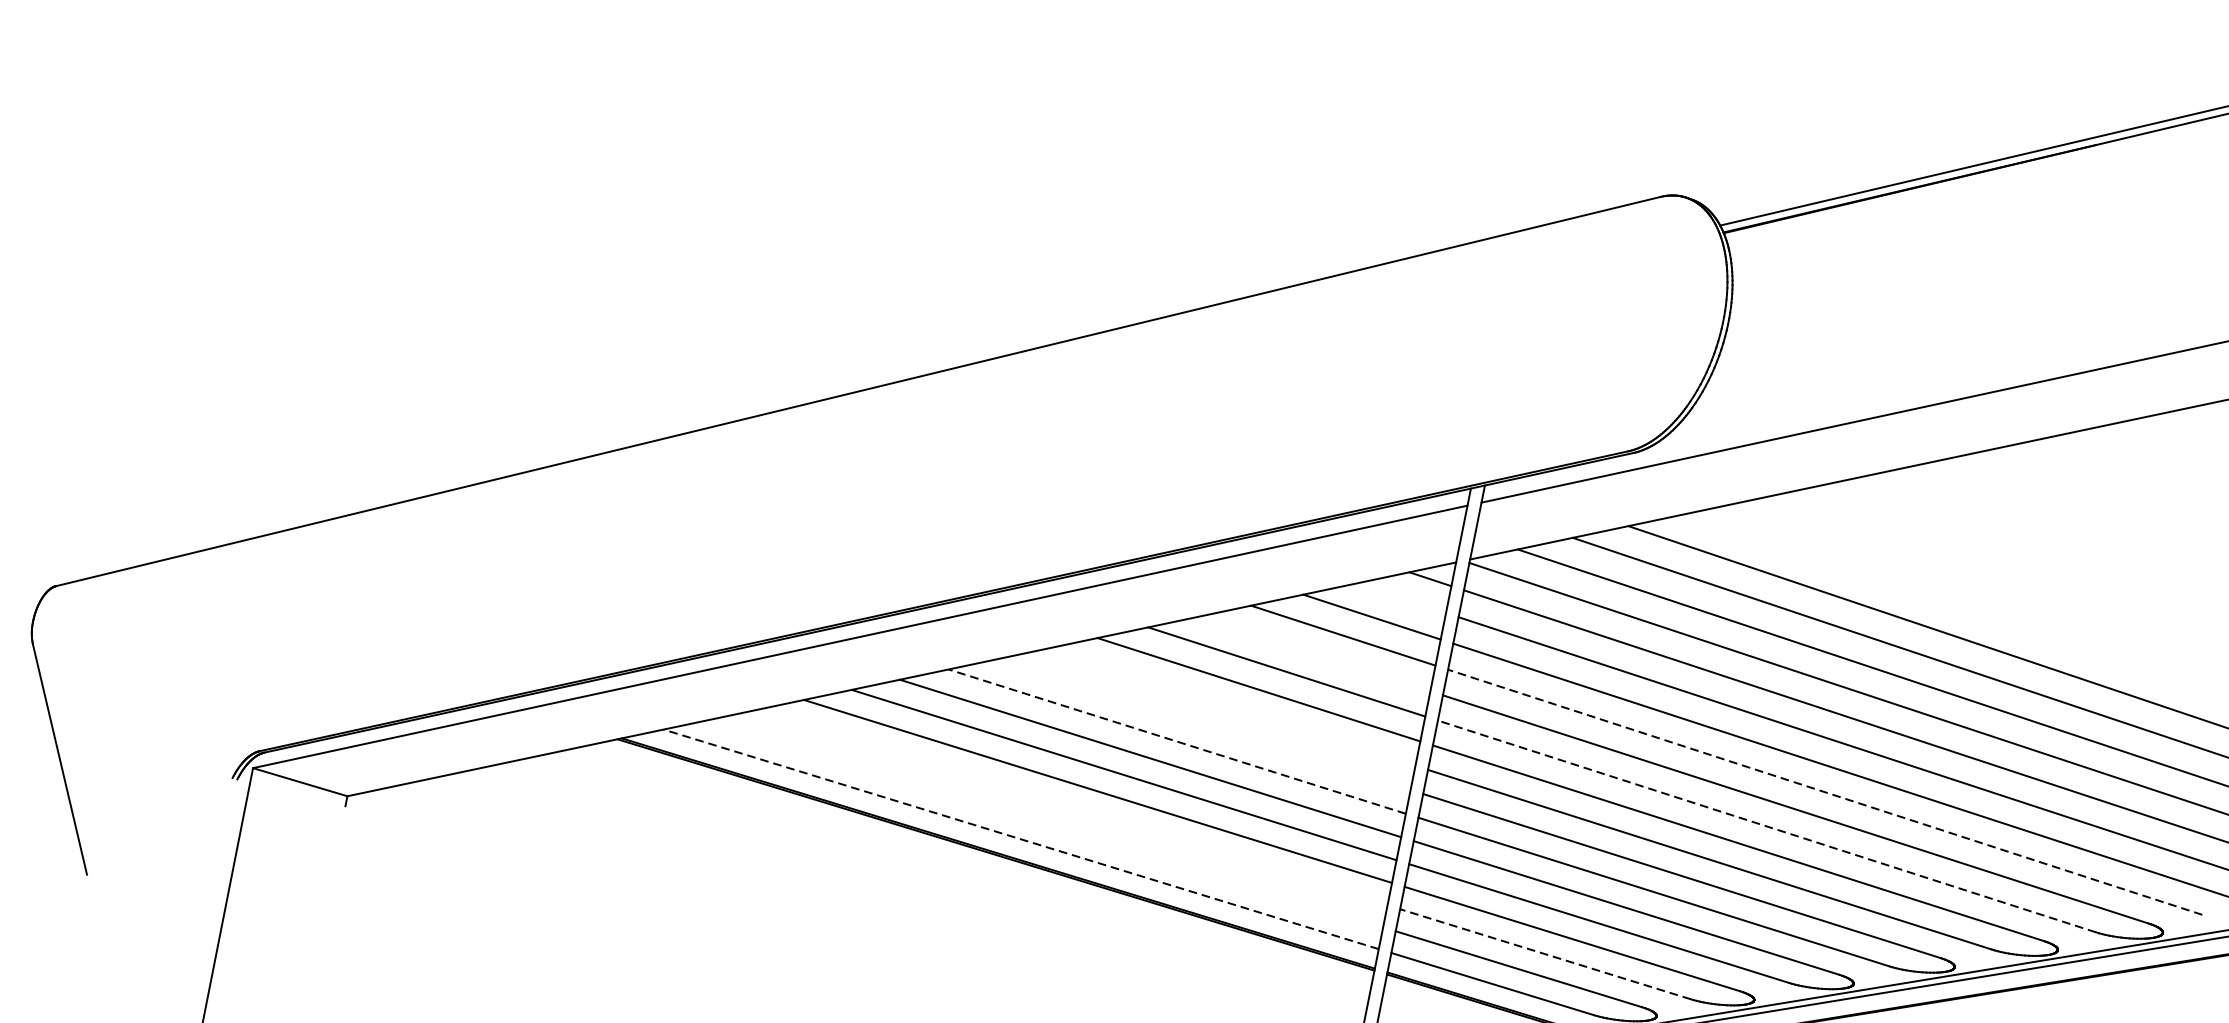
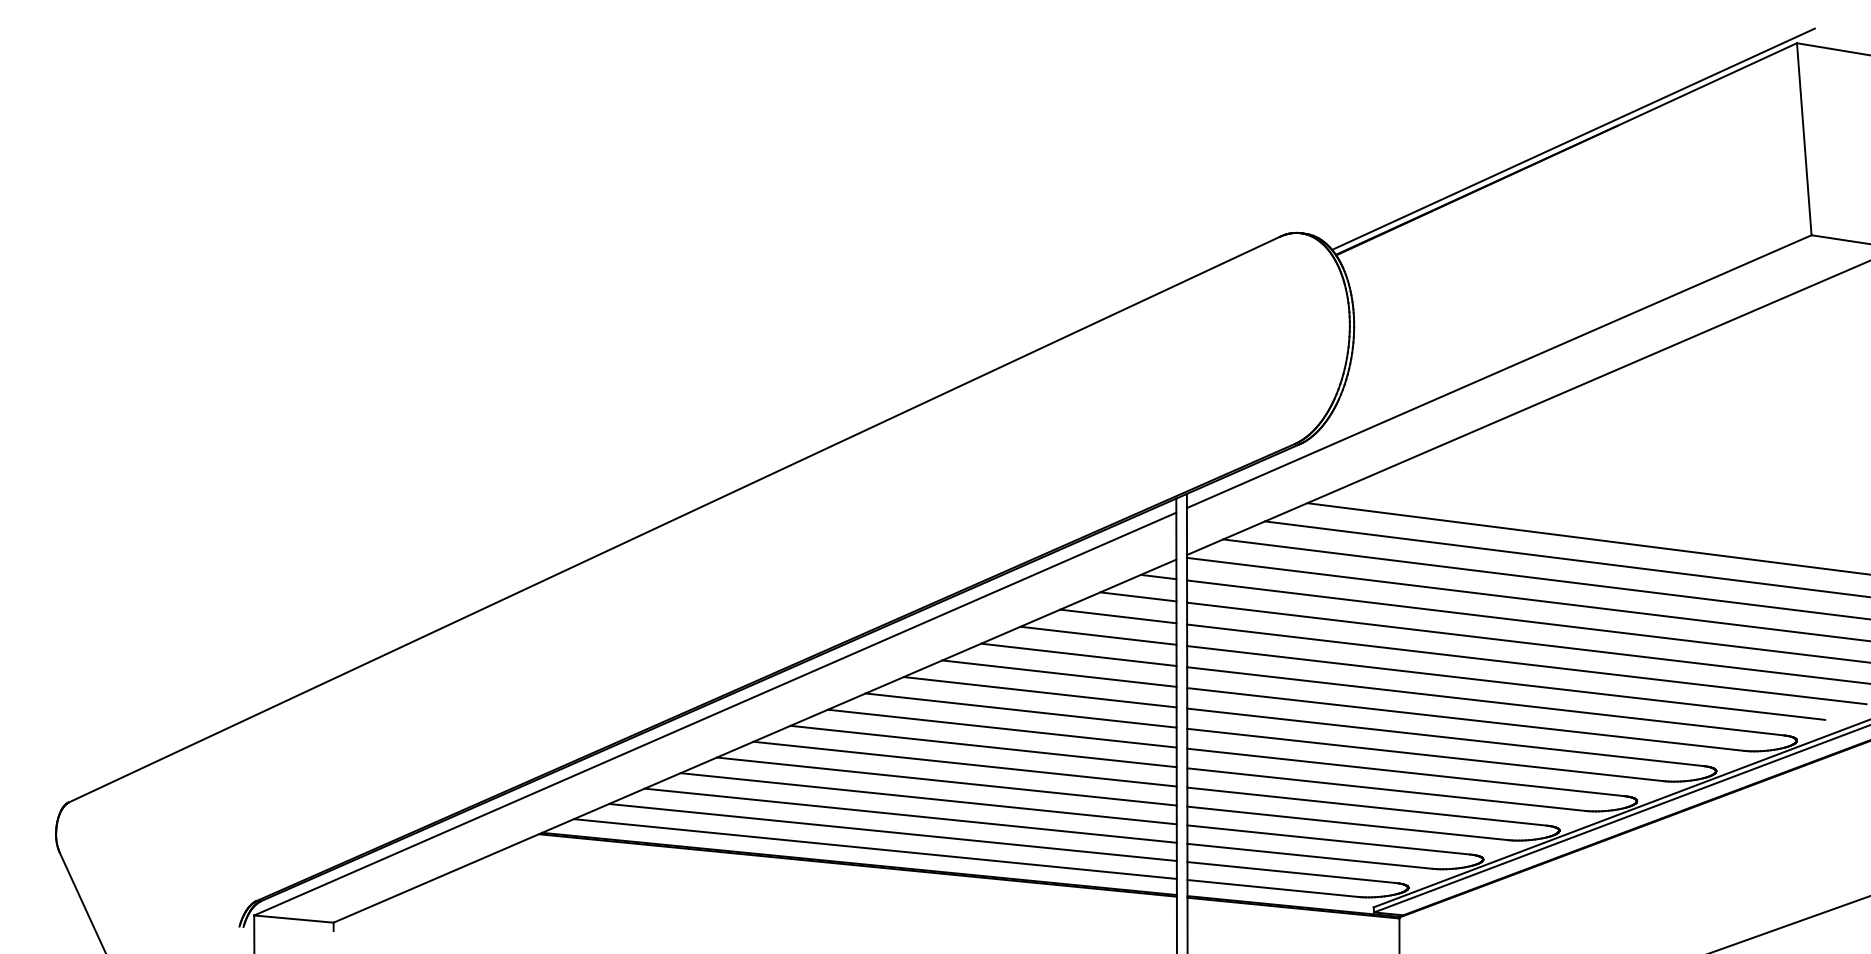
line: (1401, 597) -> (1138, 596), added
line: (1314, 653) -> (1078, 654), added
line: (1230, 707) -> (1020, 710), added
line: (1203, 724) -> (1001, 728), added
line: (1177, 741) -> (983, 746), dashed -> solid
line: (1824, 791) -> (1505, 682), dashed -> solid
line: (1071, 807) -> (910, 815), added
line: (1045, 823) -> (892, 832), added
line: (1767, 826) -> (1465, 719), dashed -> solid
line: (1021, 839) -> (875, 849), dashed -> solid
line: (1544, 954) -> (1309, 856), dashed -> solid

